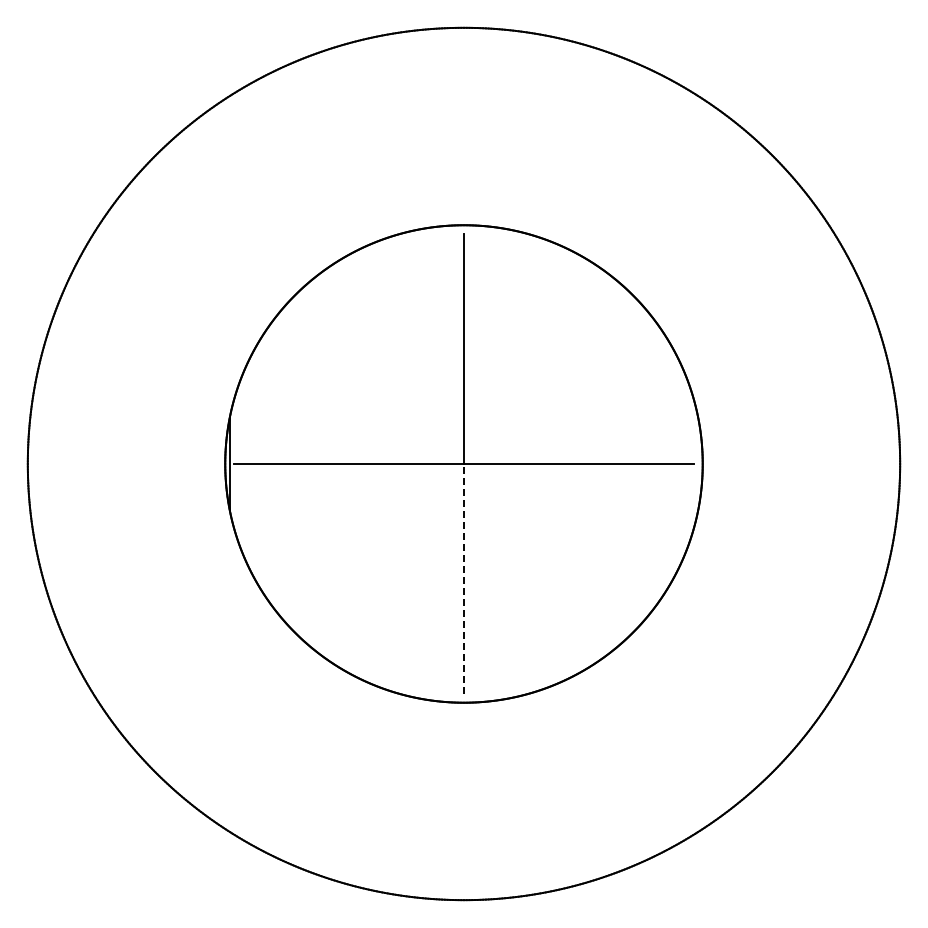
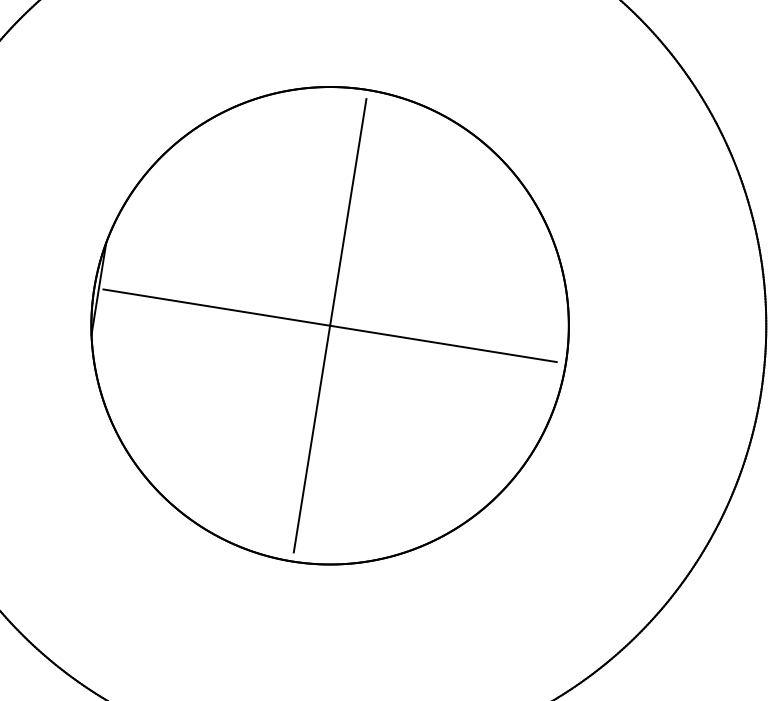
line: (463, 578) -> (311, 438), dashed -> solid

